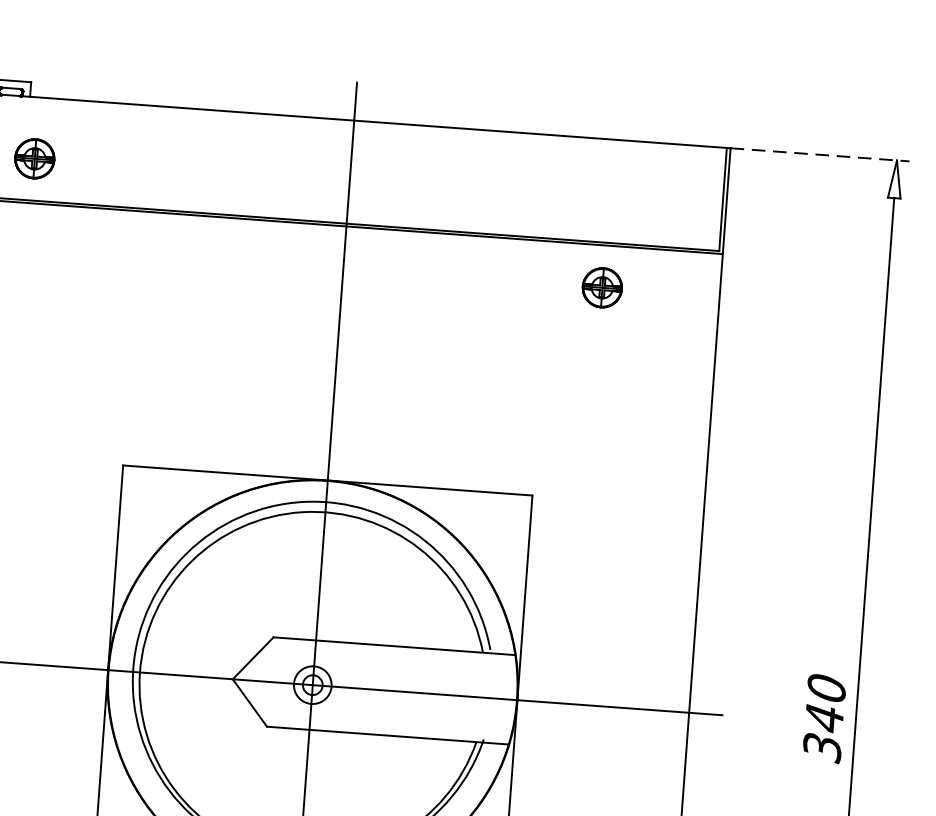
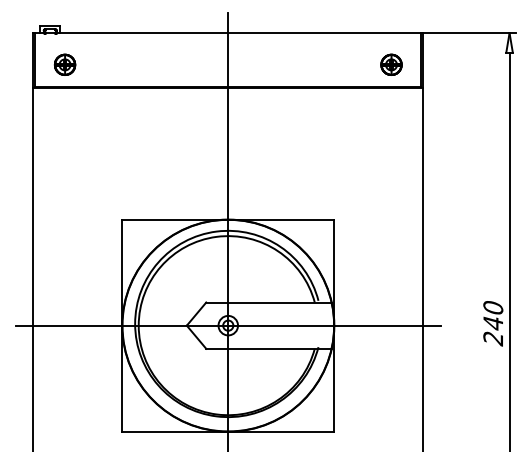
line: (821, 155) -> (470, 33), dashed -> solid
part: (602, 287) -> (391, 64), moved
text: (822, 747) -> (493, 338), 340 -> 240

